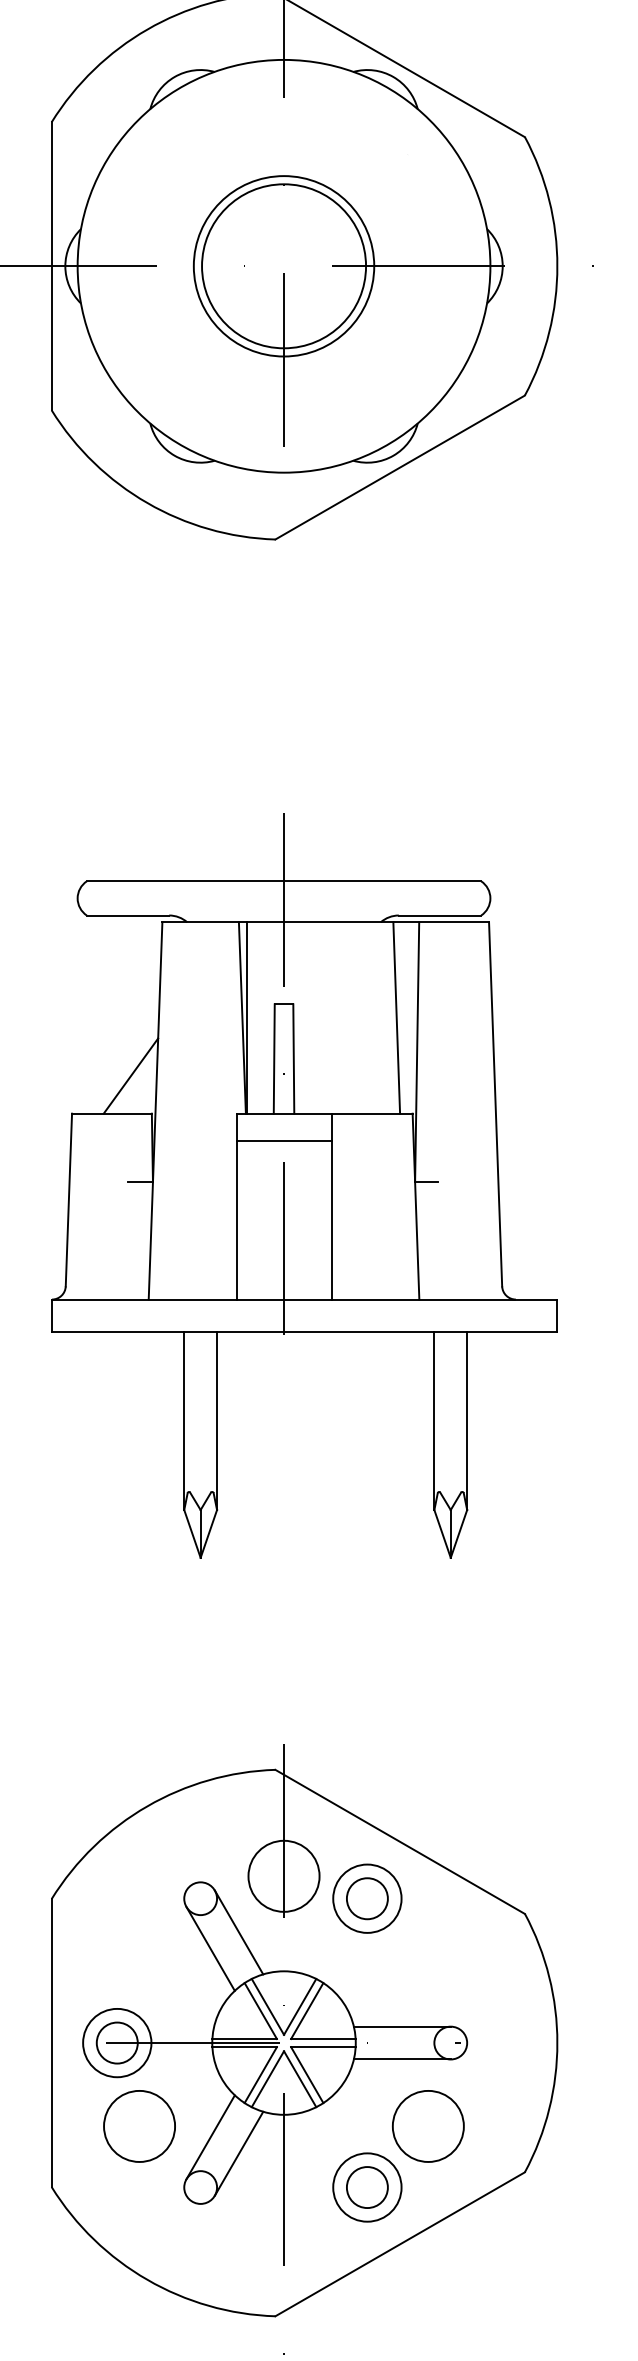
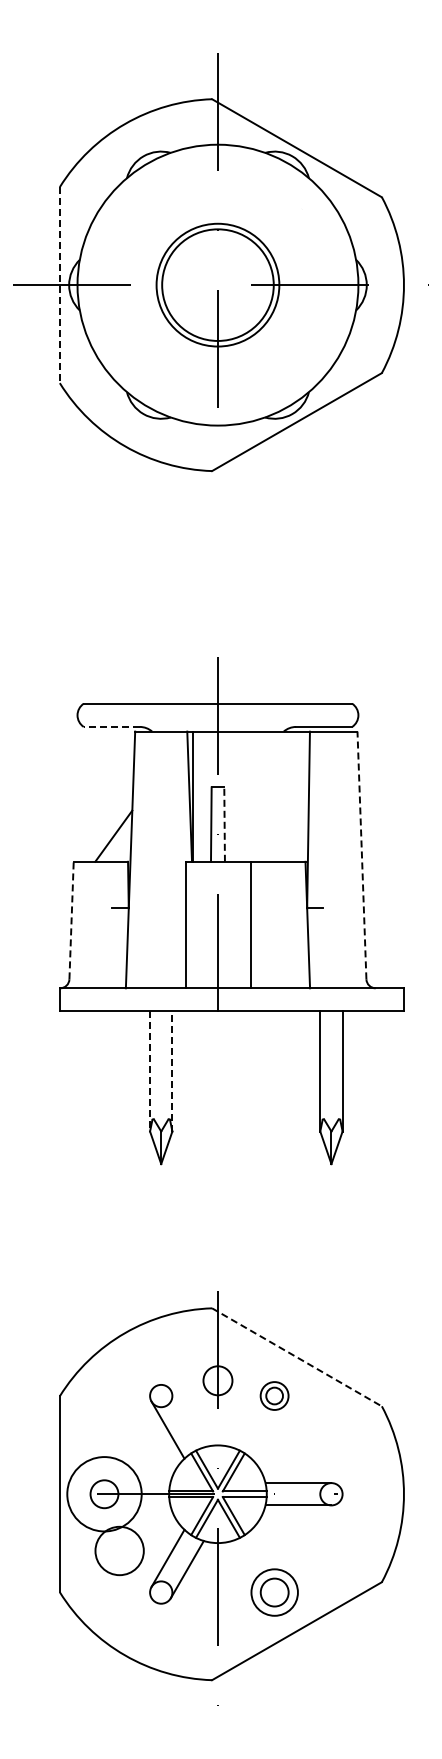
line: (51, 266) -> (59, 285), solid -> dashed
line: (127, 914) -> (111, 726), solid -> dashed
line: (396, 1017) -> (294, 796), removed
line: (293, 1058) -> (224, 824), solid -> dashed
line: (494, 1104) -> (361, 855), solid -> dashed
line: (283, 1141) -> (217, 880), removed
line: (68, 1199) -> (71, 920), solid -> dashed
line: (217, 1420) -> (172, 1070), solid -> dashed
line: (184, 1421) -> (150, 1071), solid -> dashed
line: (400, 1842) -> (297, 1357), solid -> dashed
circle: (283, 1875) -> (217, 1380), size x0.6
part: (367, 1897) -> (274, 1395), size x0.6
line: (237, 1931) -> (186, 1418), removed
circle: (117, 2043) -> (104, 1494), size x1.6
circle: (428, 2125) -> (316, 1550), removed

